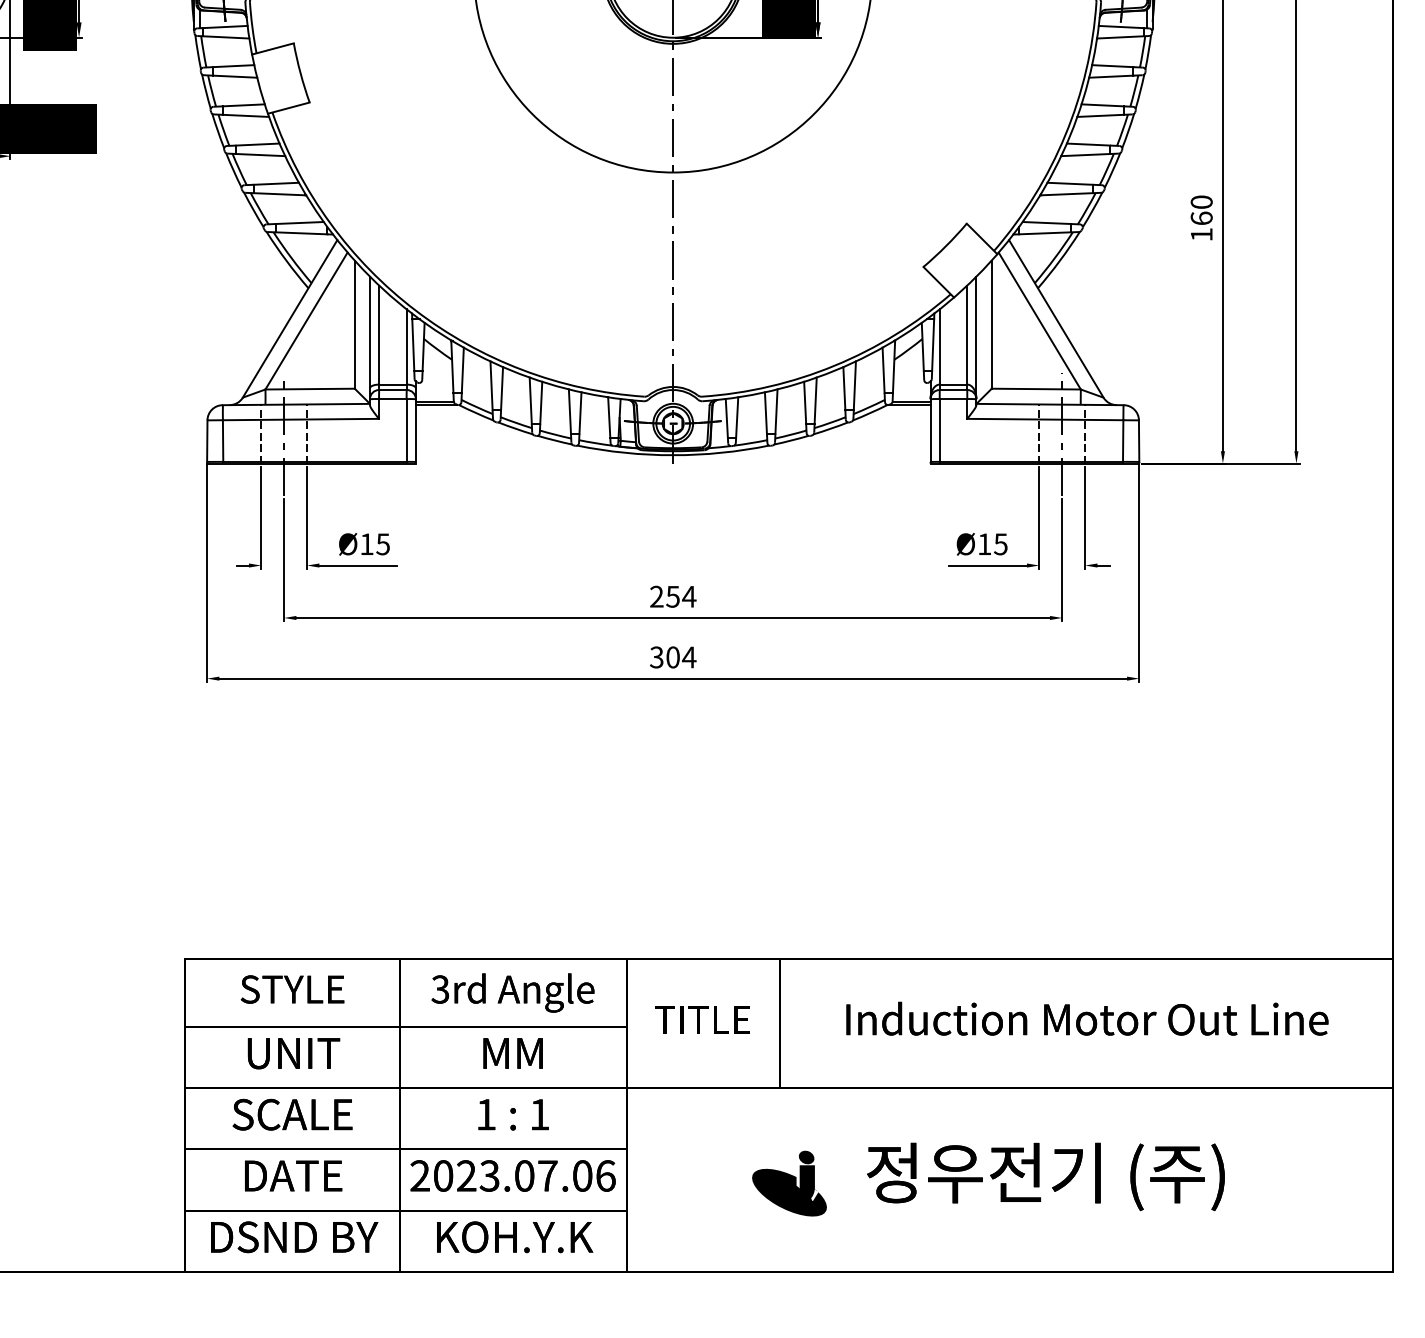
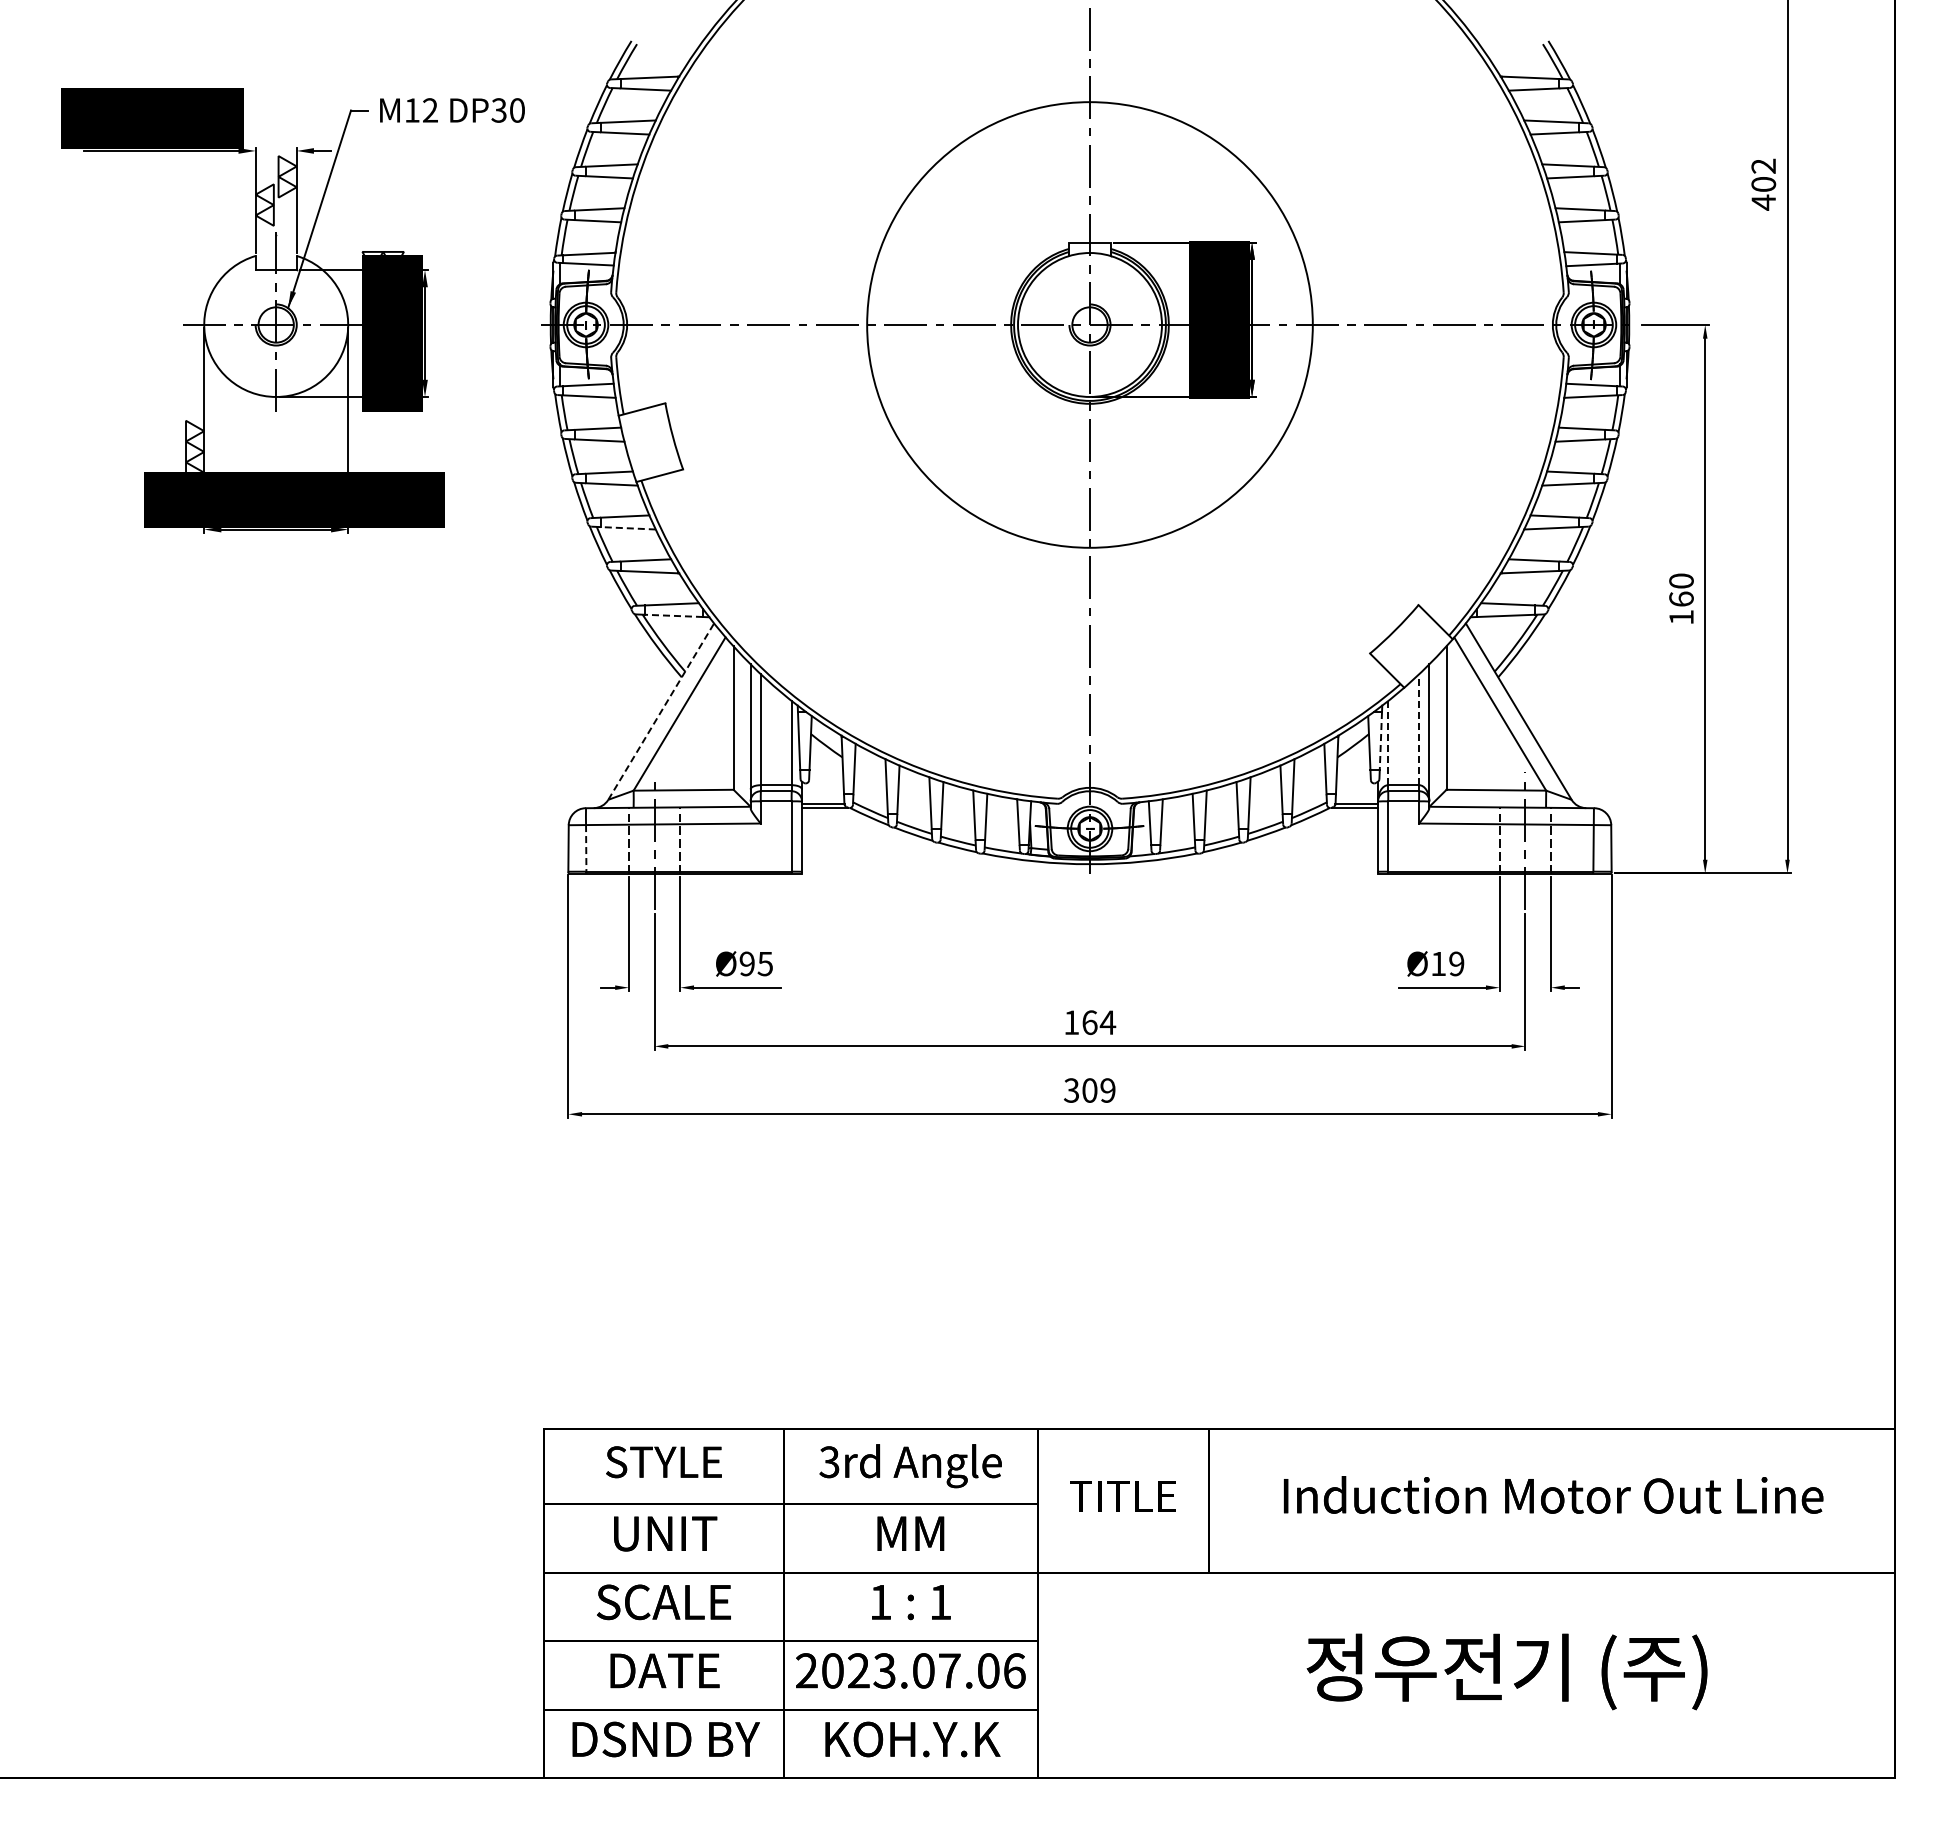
line: (259, 155) -> (627, 528), solid -> dashed
line: (301, 232) -> (674, 615), solid -> dashed
line: (290, 318) -> (661, 711), solid -> dashed
line: (967, 334) -> (1419, 729), solid -> dashed
line: (932, 344) -> (1380, 740), solid -> dashed
line: (939, 347) -> (1388, 743), solid -> dashed
line: (223, 441) -> (586, 848), solid -> dashed
text: (366, 543) -> (746, 963), 15 -> 95
text: (1000, 543) -> (1456, 963), 15 -> 19
text: (664, 596) -> (1080, 1022), 254 -> 164
text: (688, 657) -> (1107, 1090), 304 -> 309
part: (788, 1183) -> (1219, 1679), removed

